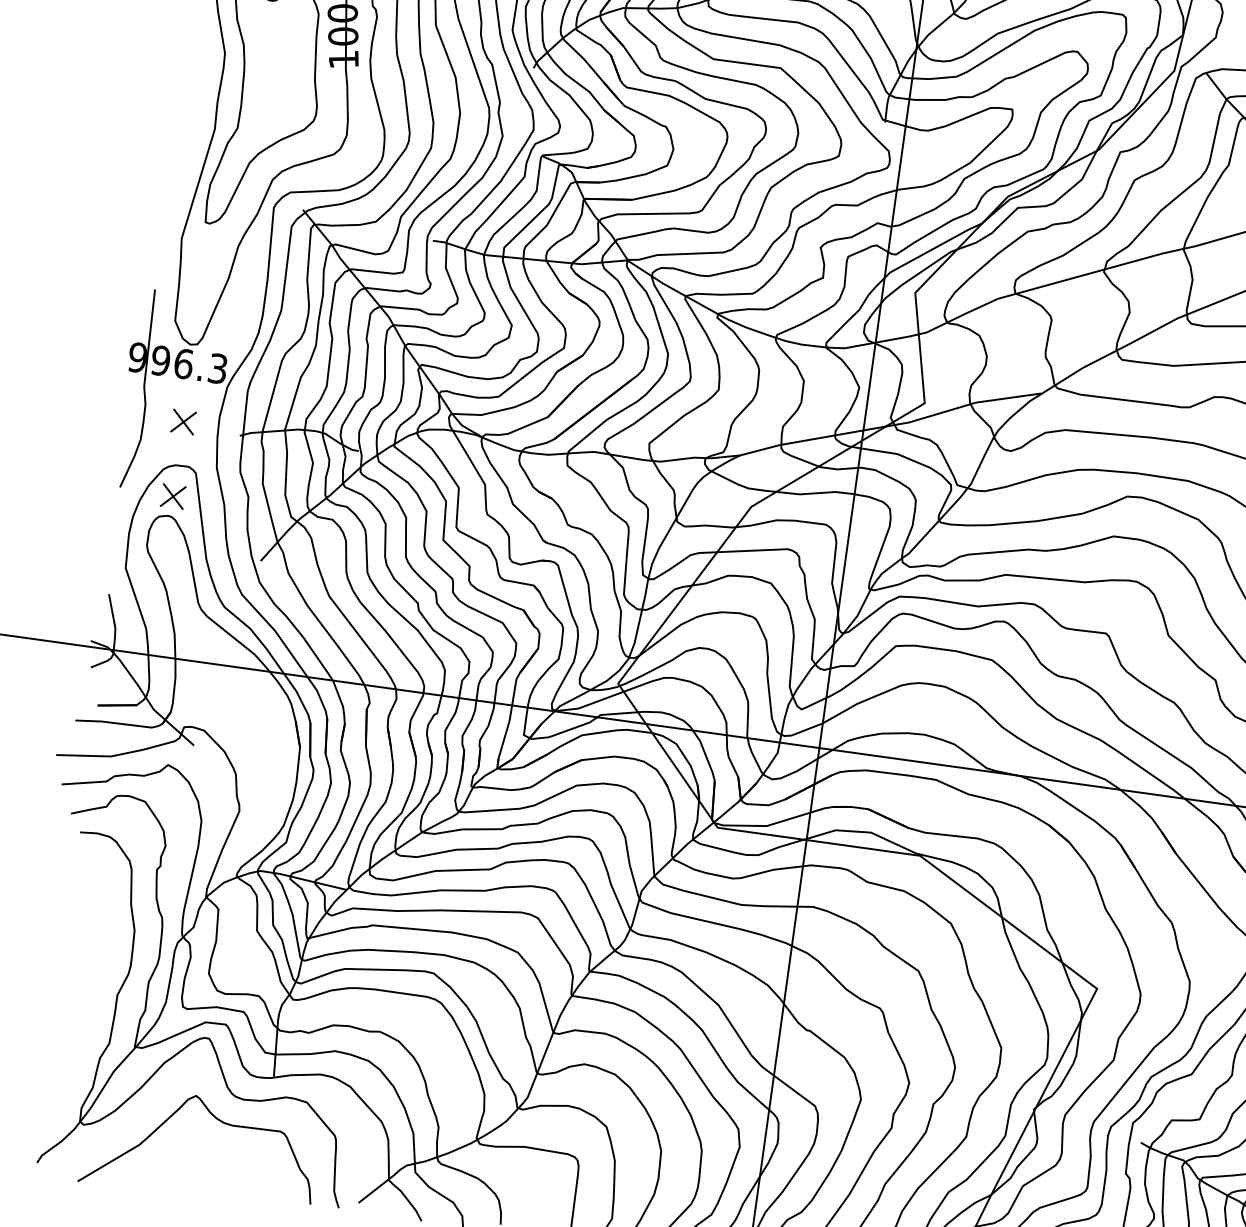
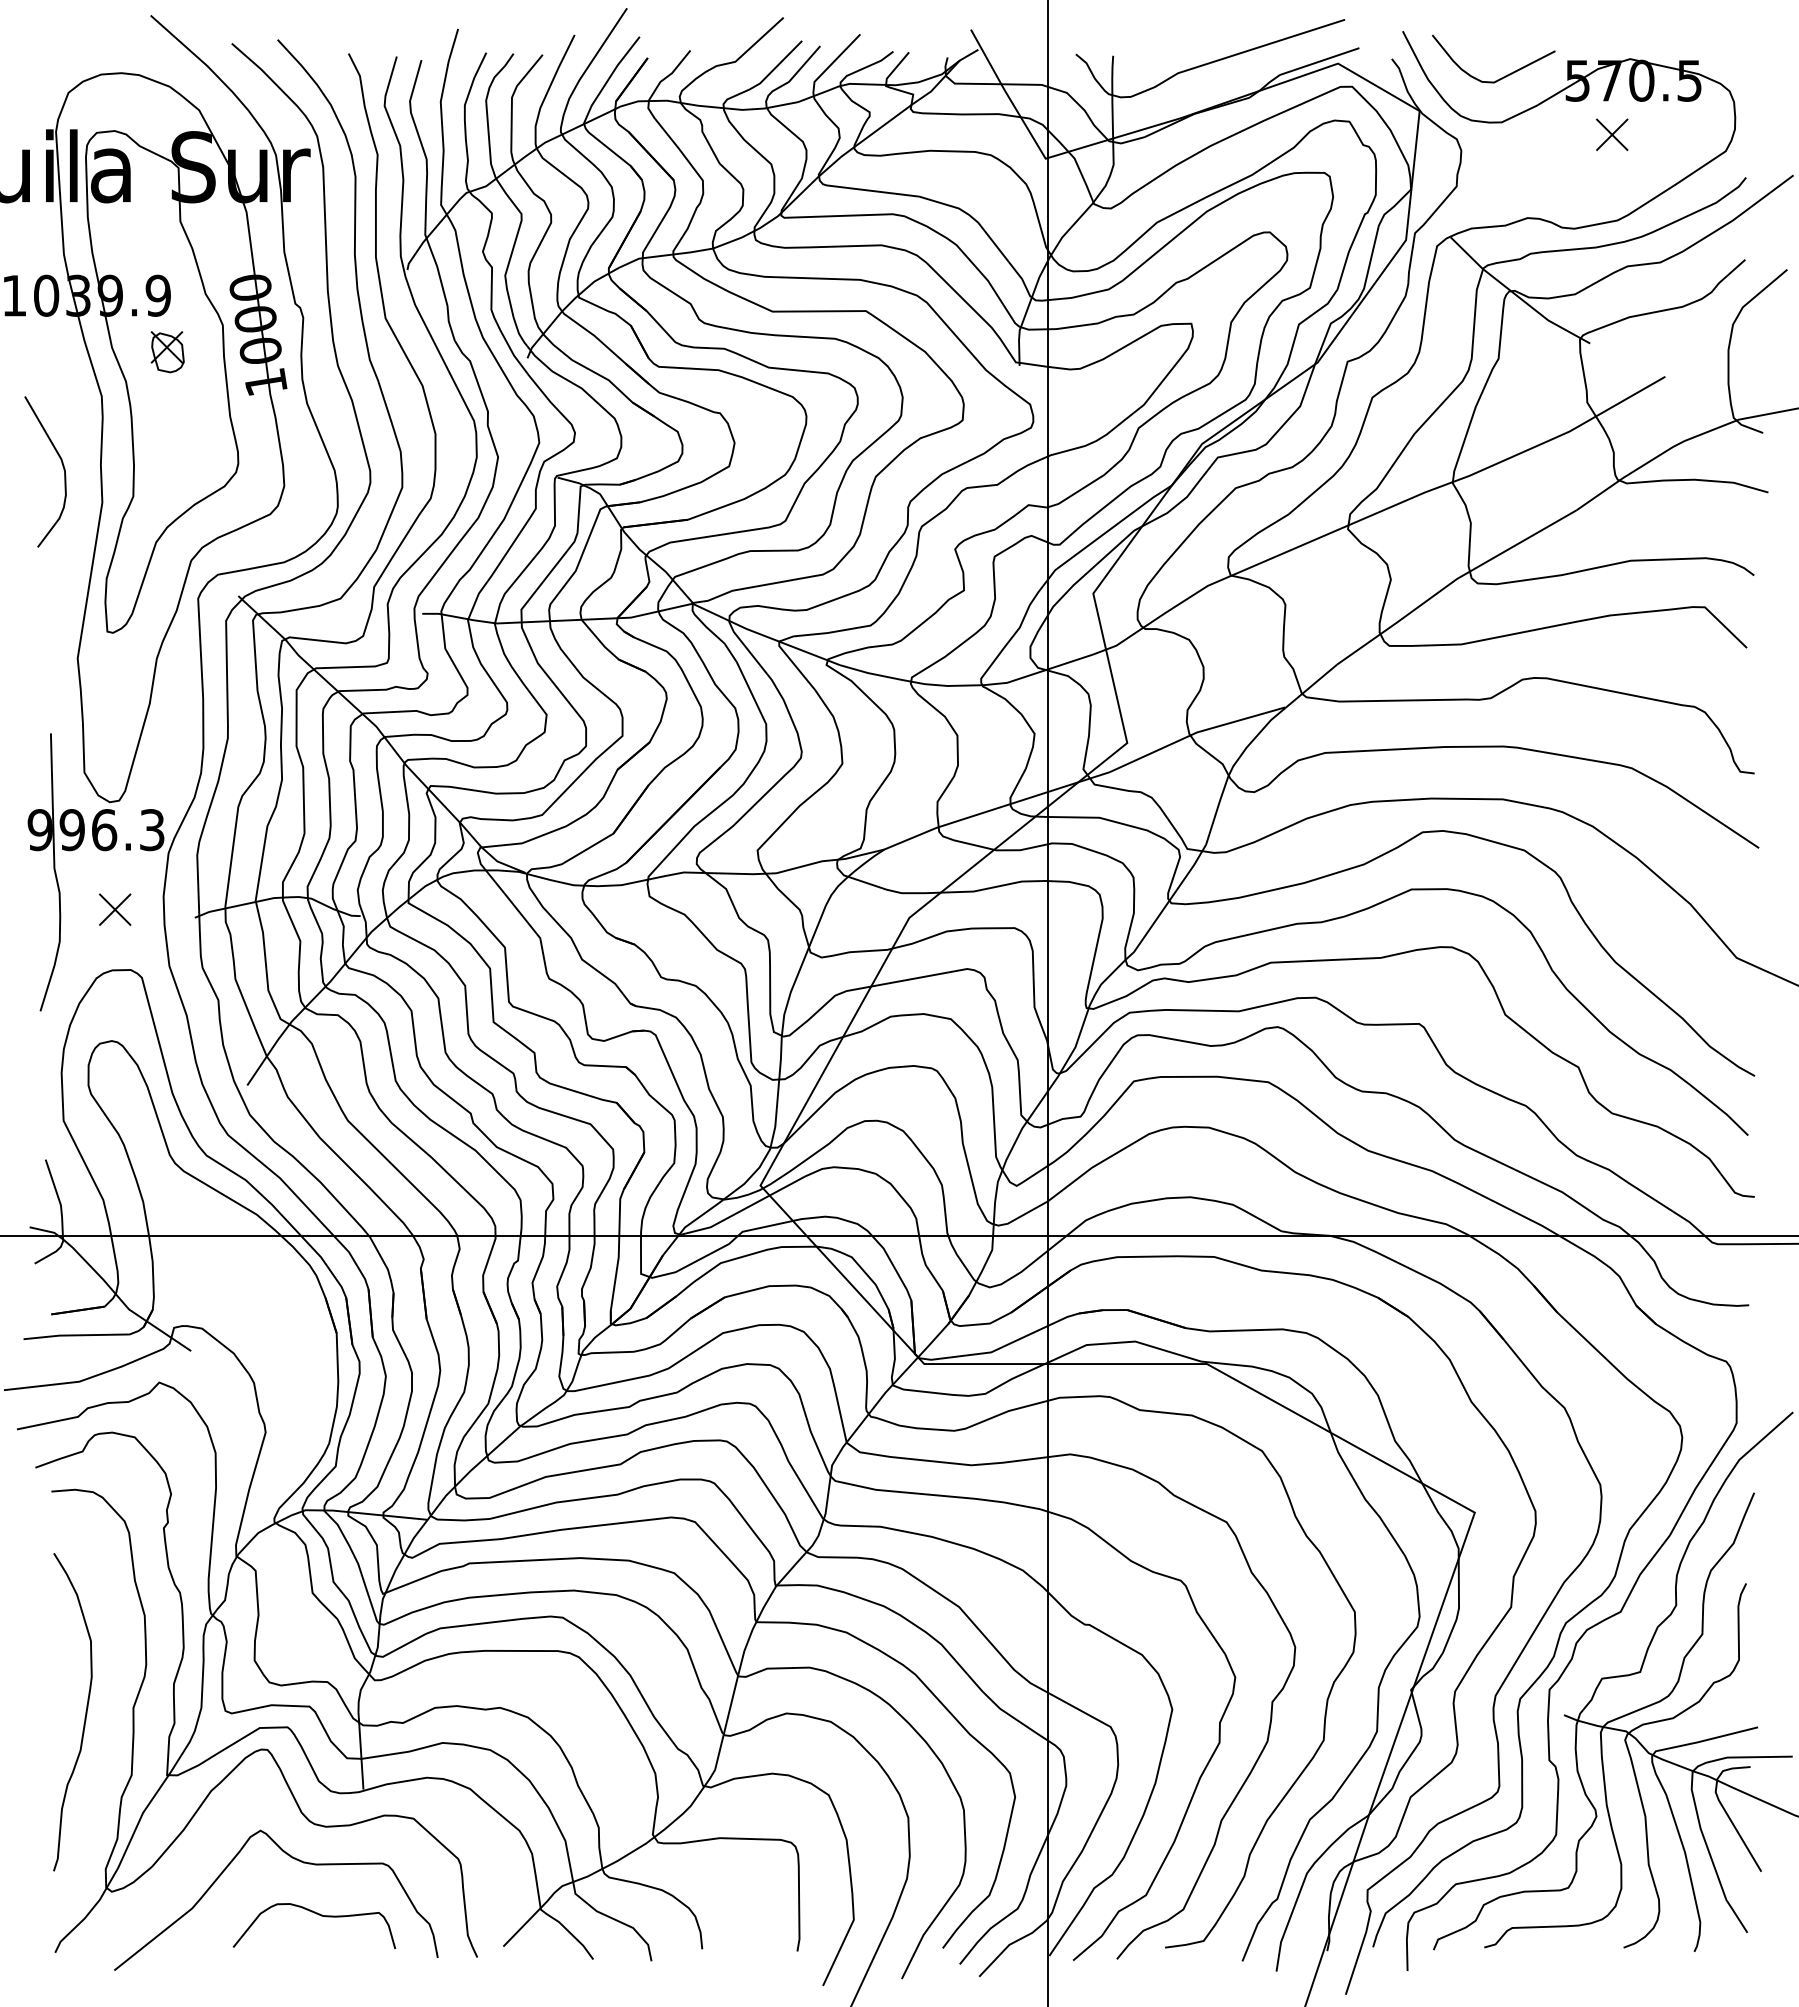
part: (276, 28) -> (167, 352), added
curve: (189, 99) -> (62, 466), added
part: (173, 496) -> (115, 1013), removed
curve: (82, 993) -> (85, 1712), added
curve: (229, 1162) -> (318, 1915), added

